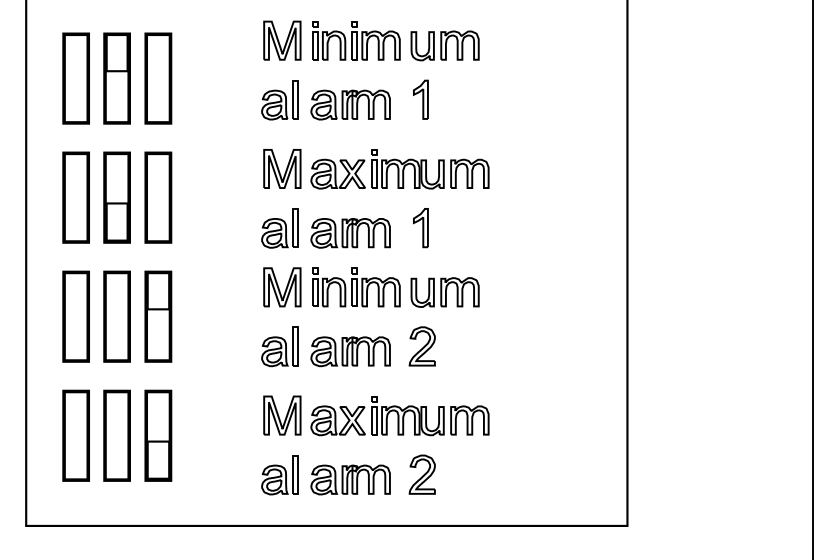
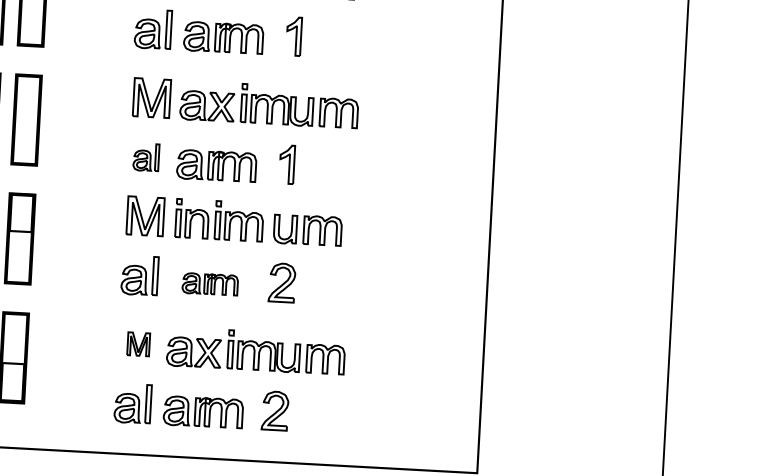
part: (279, 228) -> (145, 157), size x0.7
part: (350, 351) -> (210, 284), size x0.7
part: (282, 415) -> (138, 344), size x0.6

